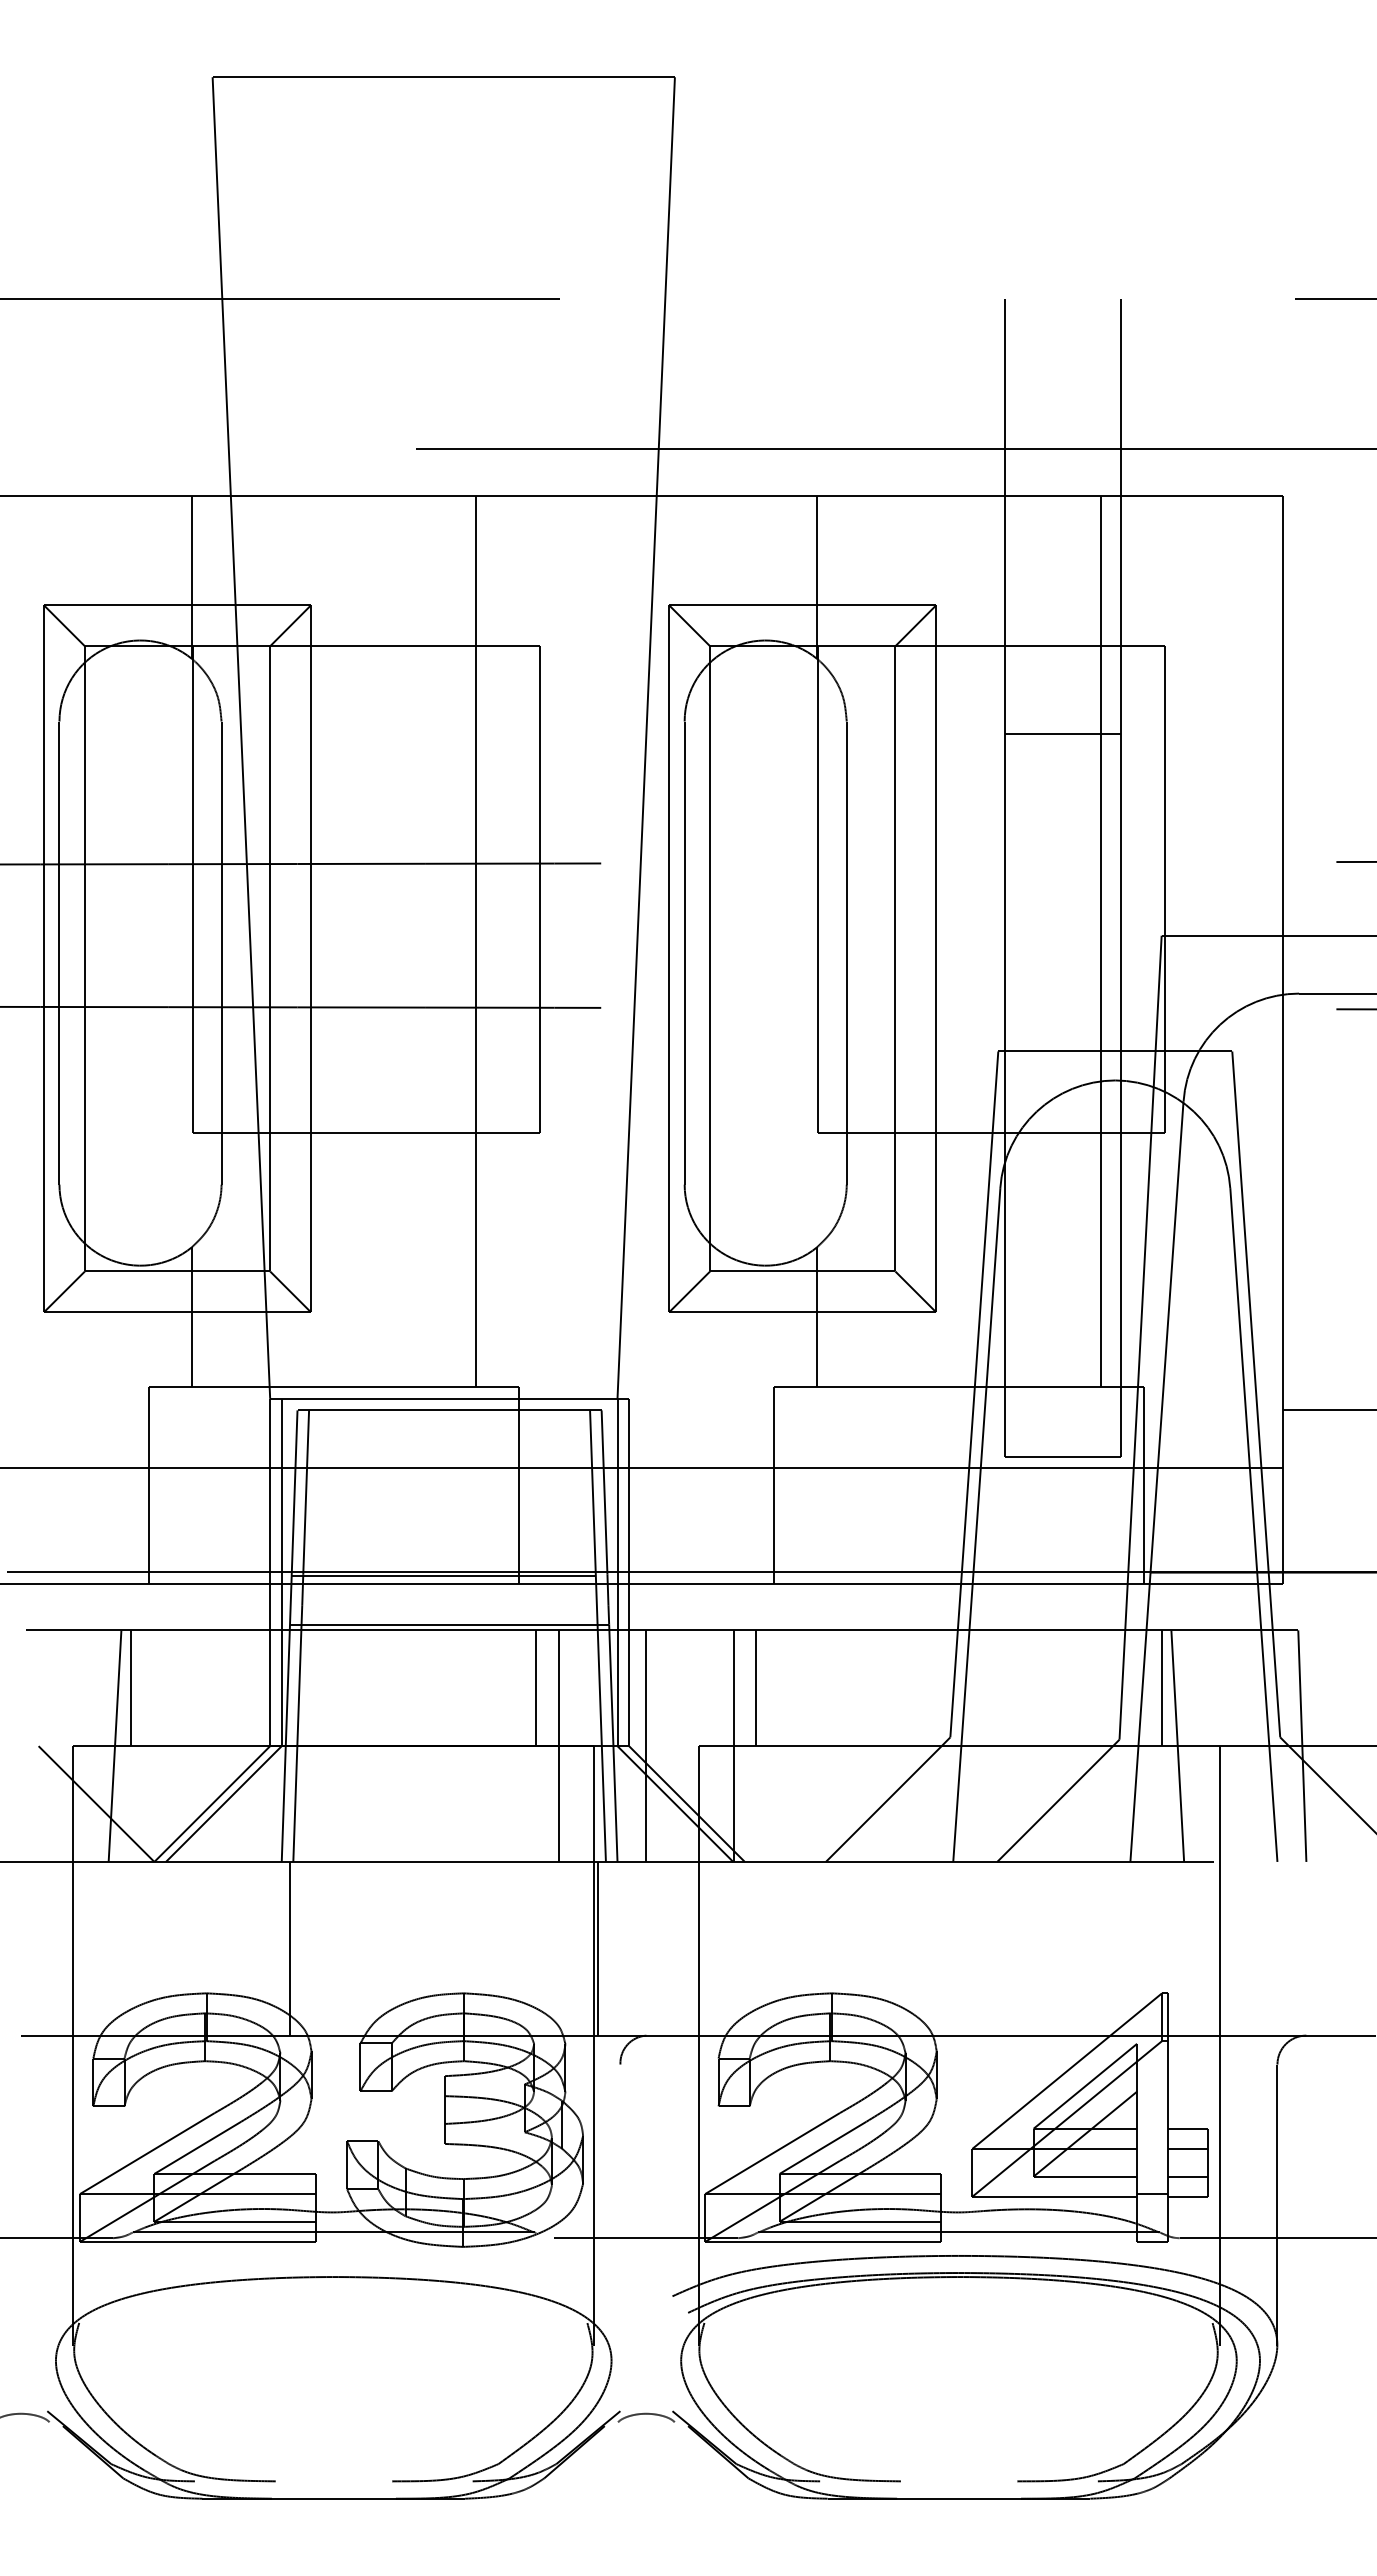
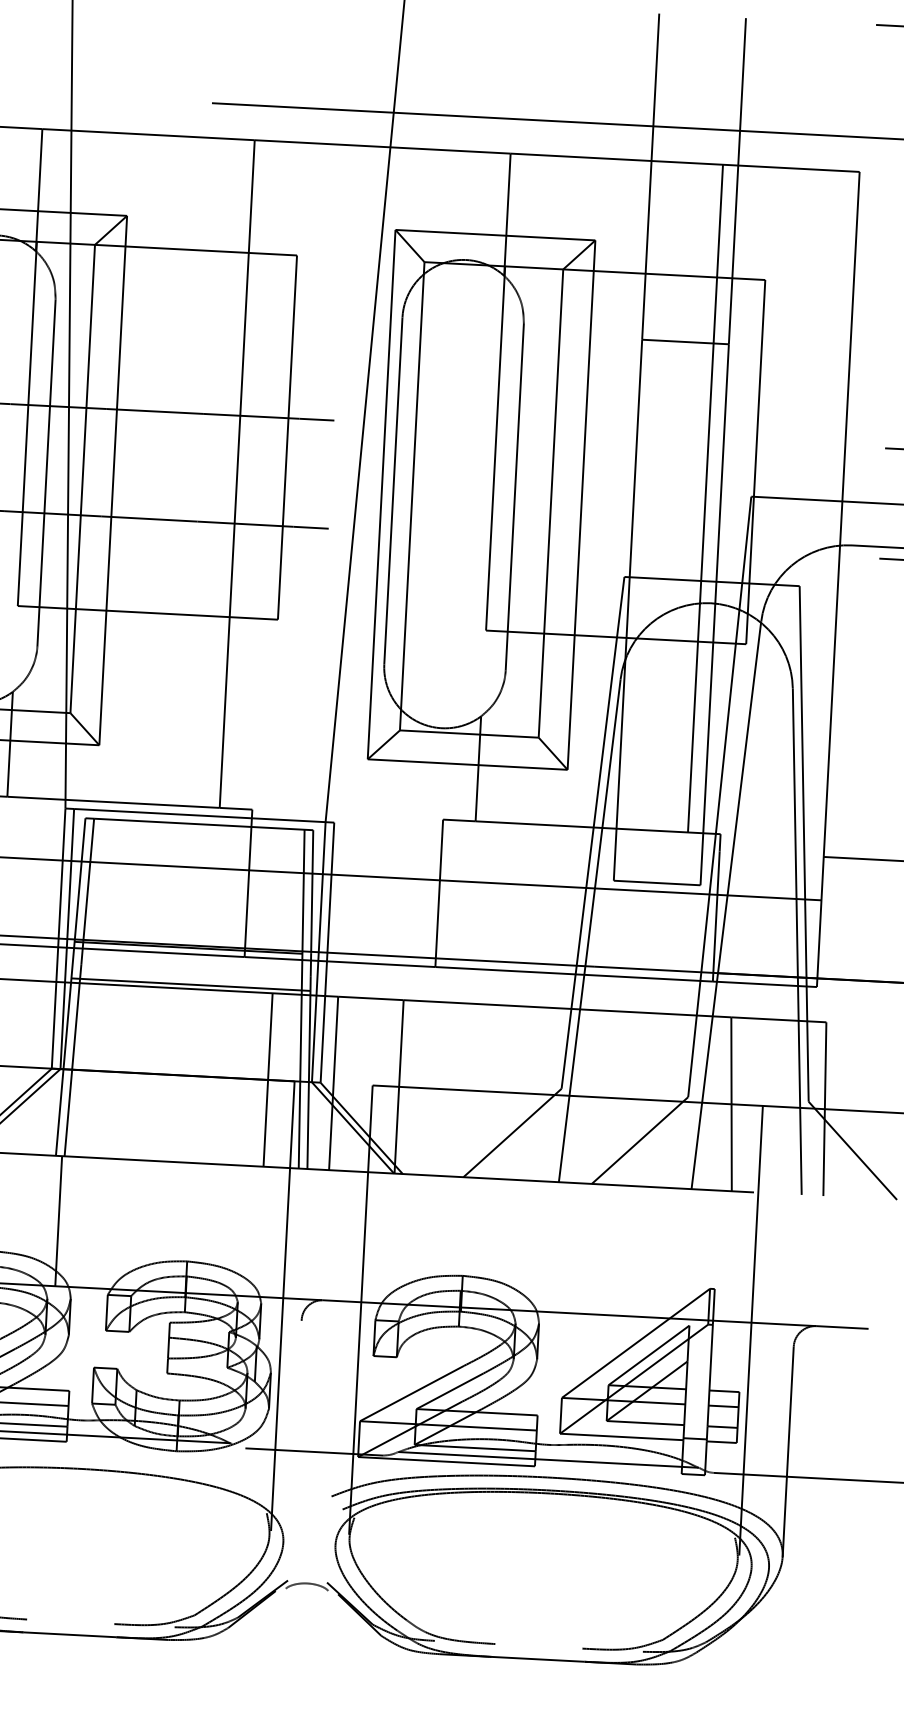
line: (536, 1688) -> (253, 1035), removed
line: (756, 1688) -> (418, 1044), removed
line: (1161, 1688) -> (721, 1060), removed
line: (597, 1948) -> (289, 1233), removed

